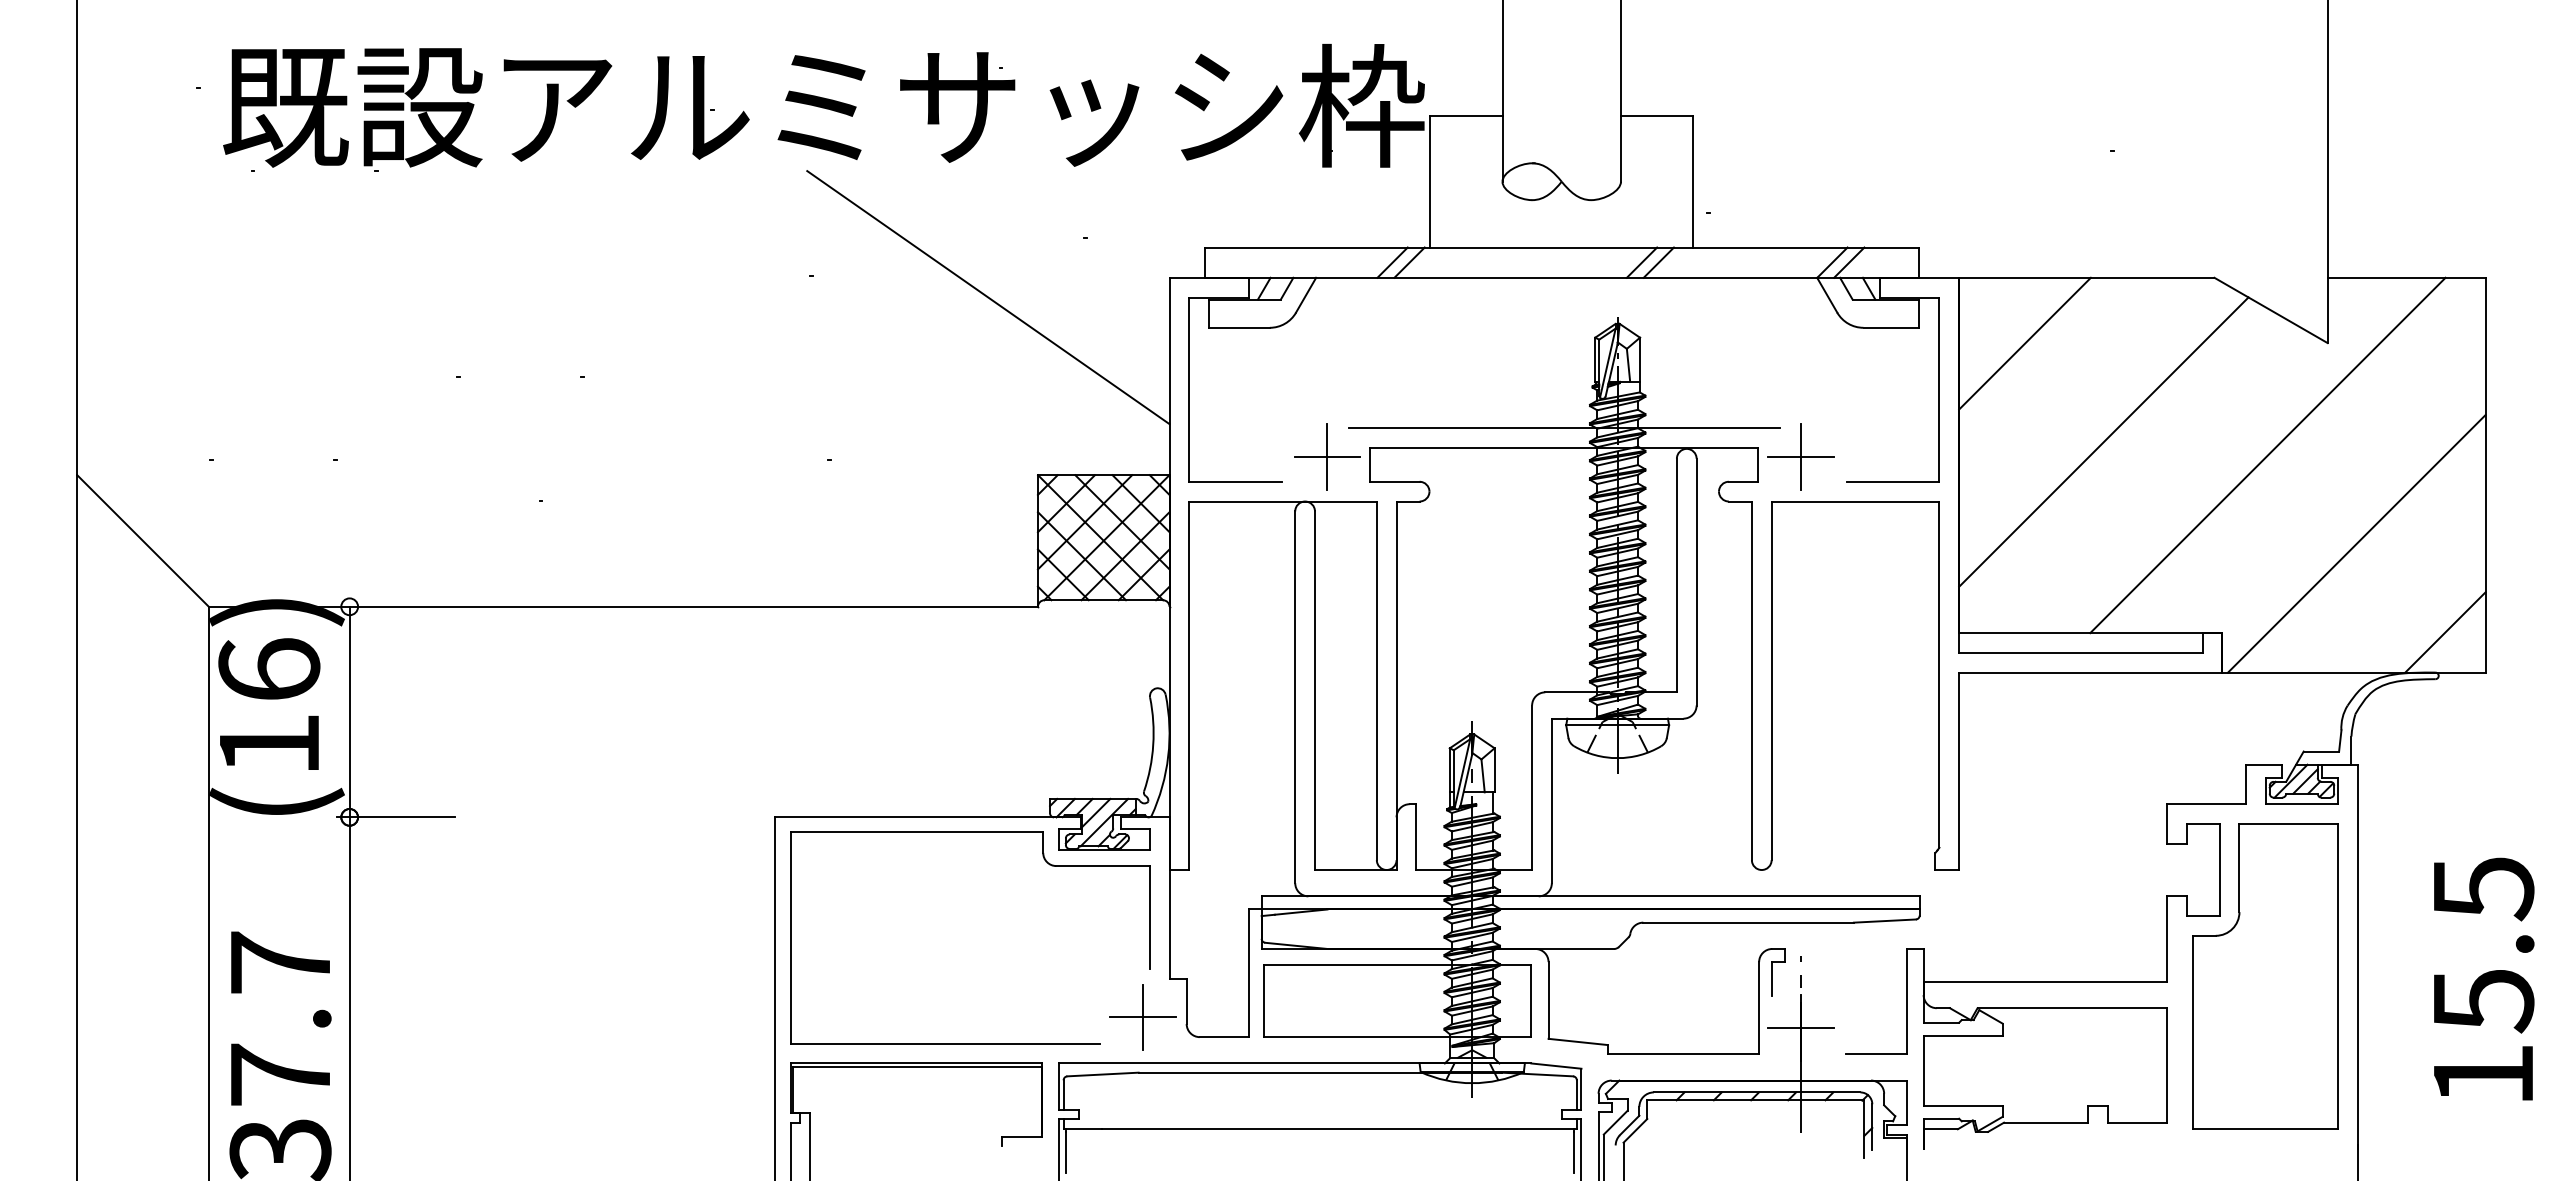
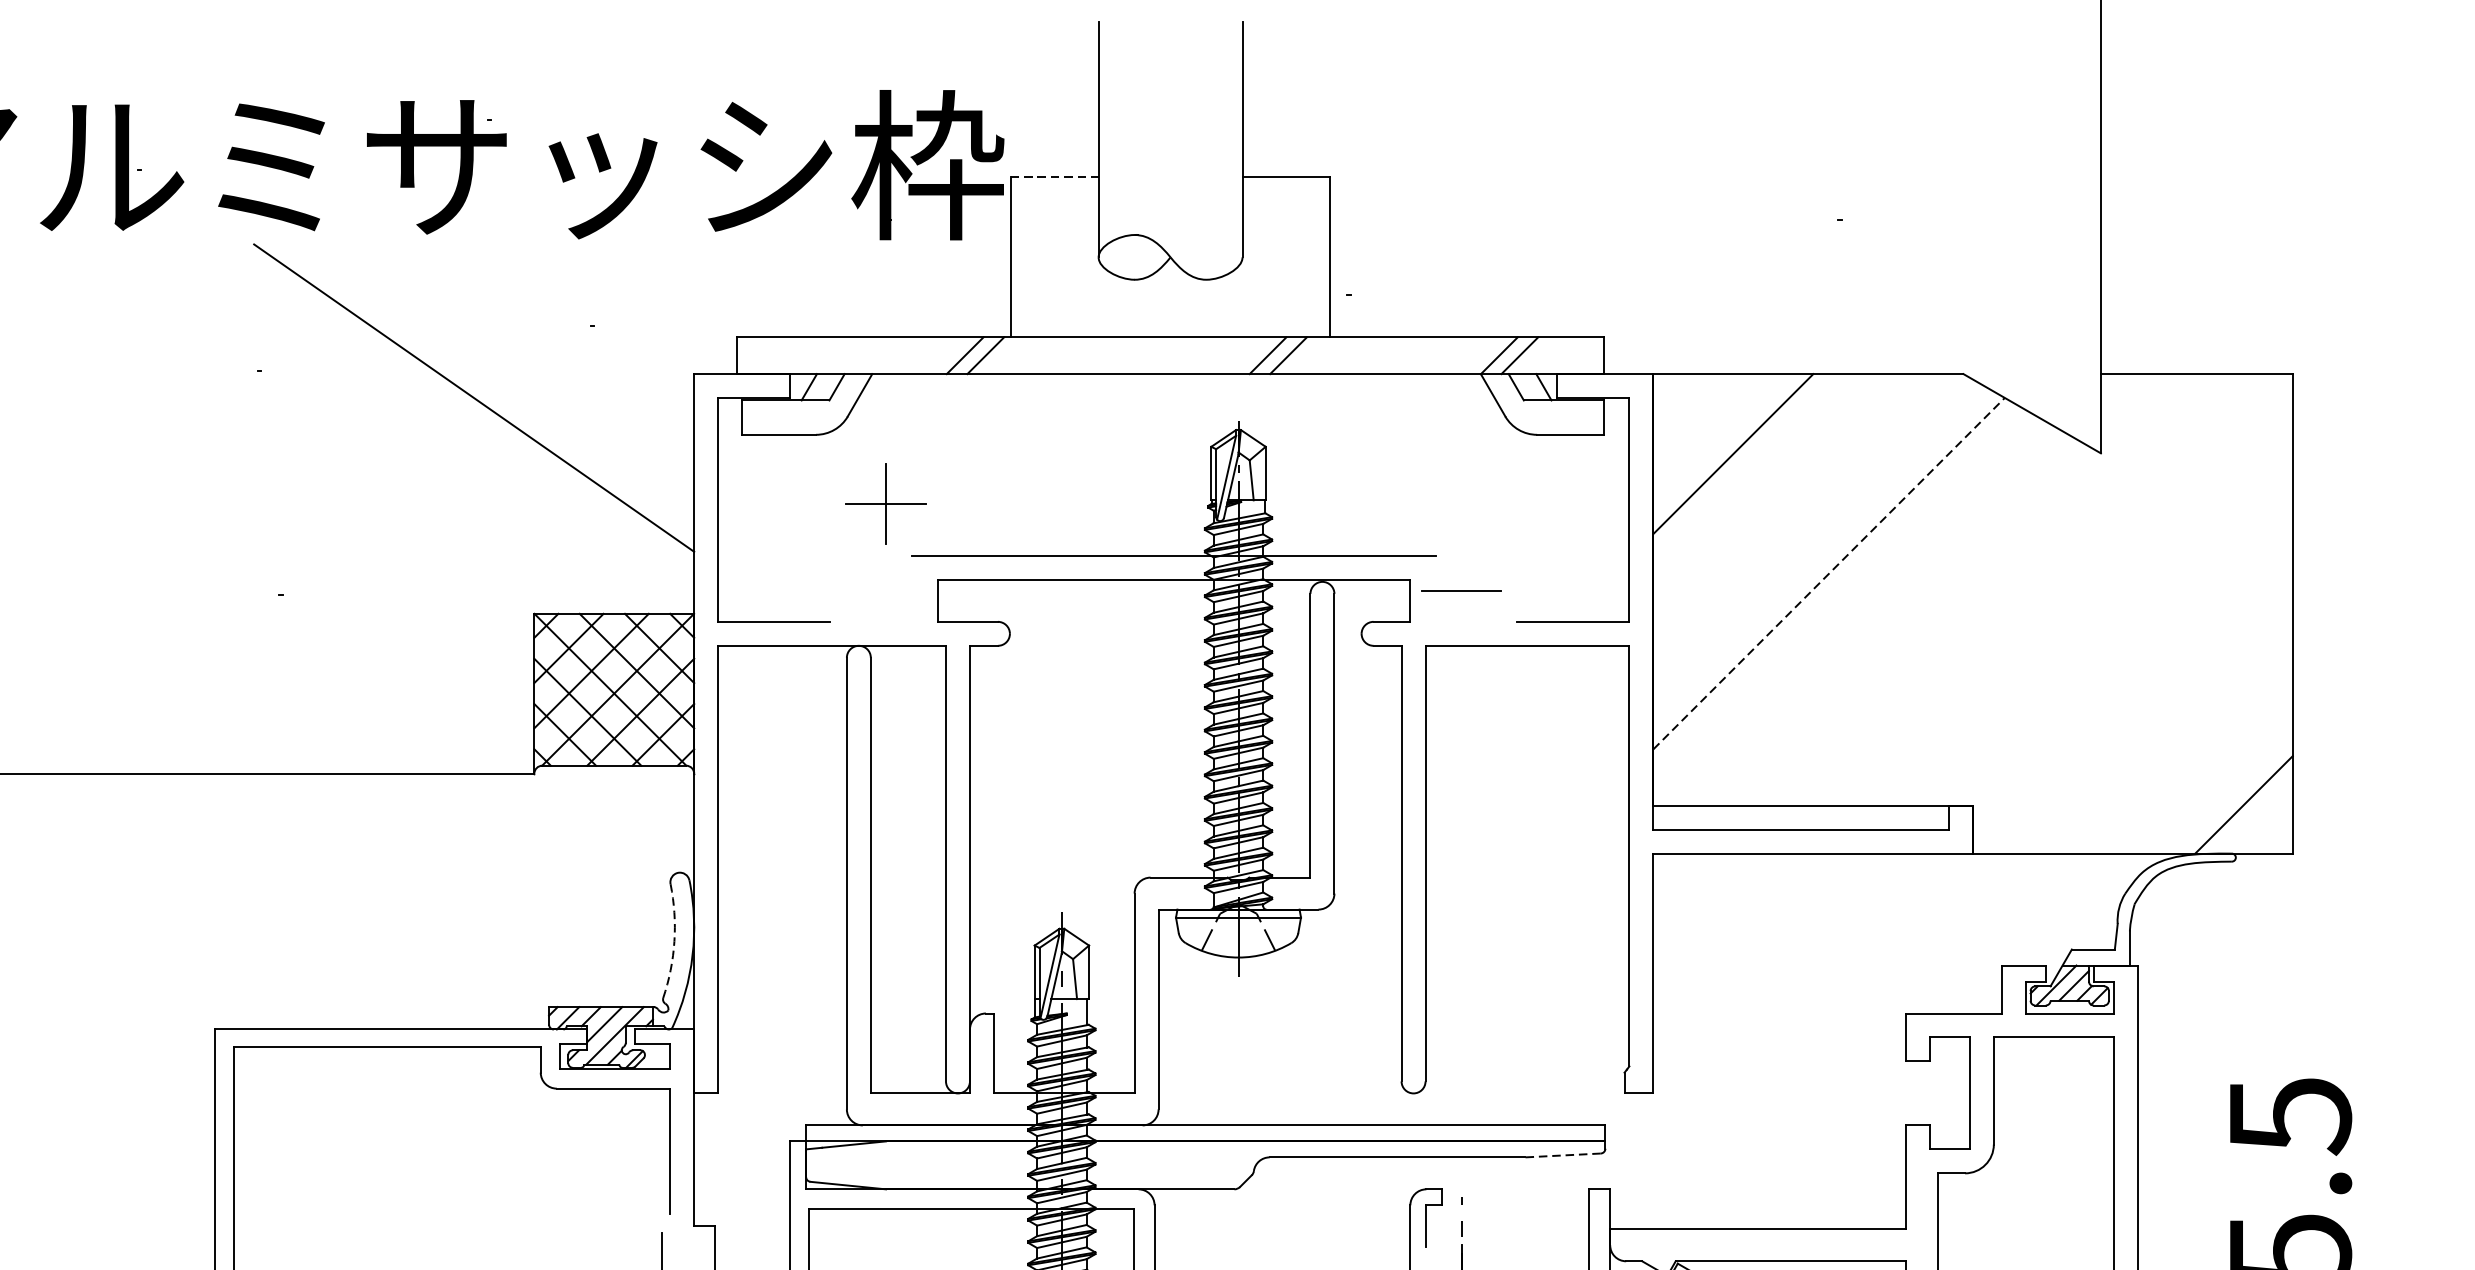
line: (1466, 115) -> (1054, 176), solid -> dashed
line: (2103, 442) -> (1828, 574), solid -> dashed
line: (2267, 455) -> (2027, 589), removed
part: (1327, 456) -> (886, 503), moved
line: (1801, 456) -> (1461, 591), removed
line: (2356, 543) -> (2135, 696), removed
arc: (1153, 744) -> (674, 940), solid -> dashed
line: (1884, 921) -> (1562, 1155), solid -> dashed

